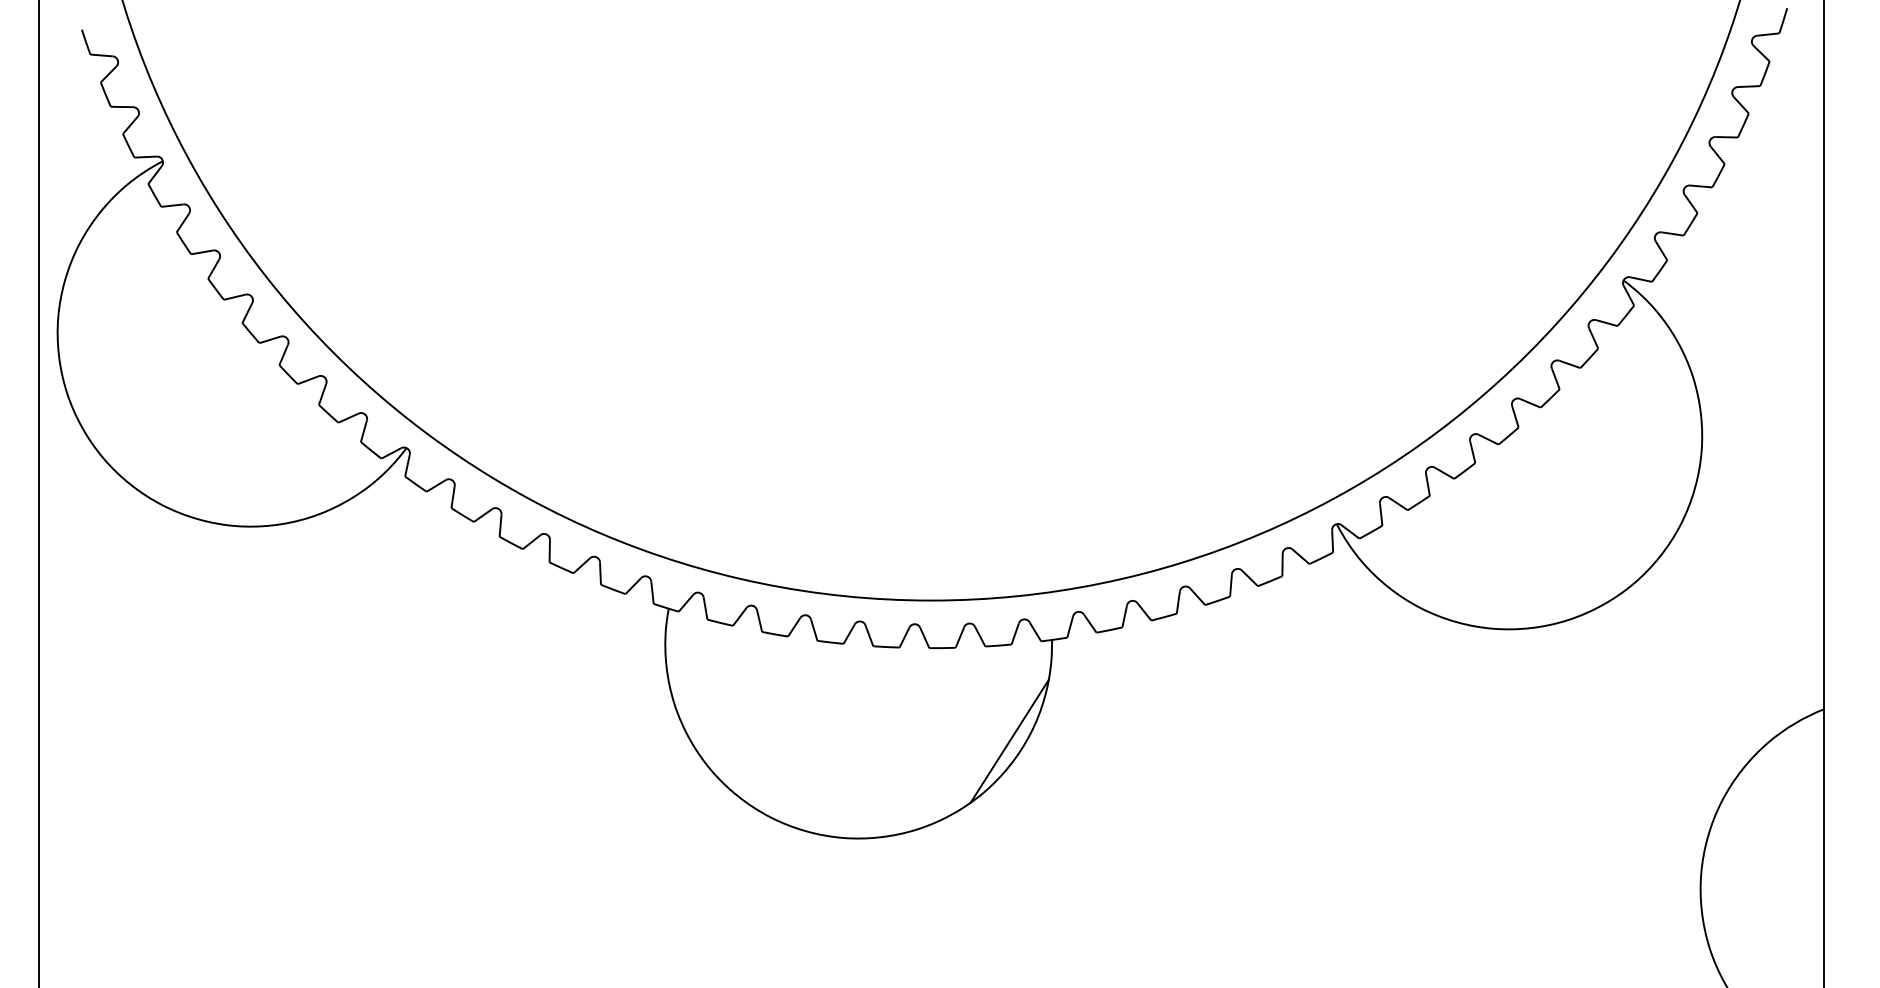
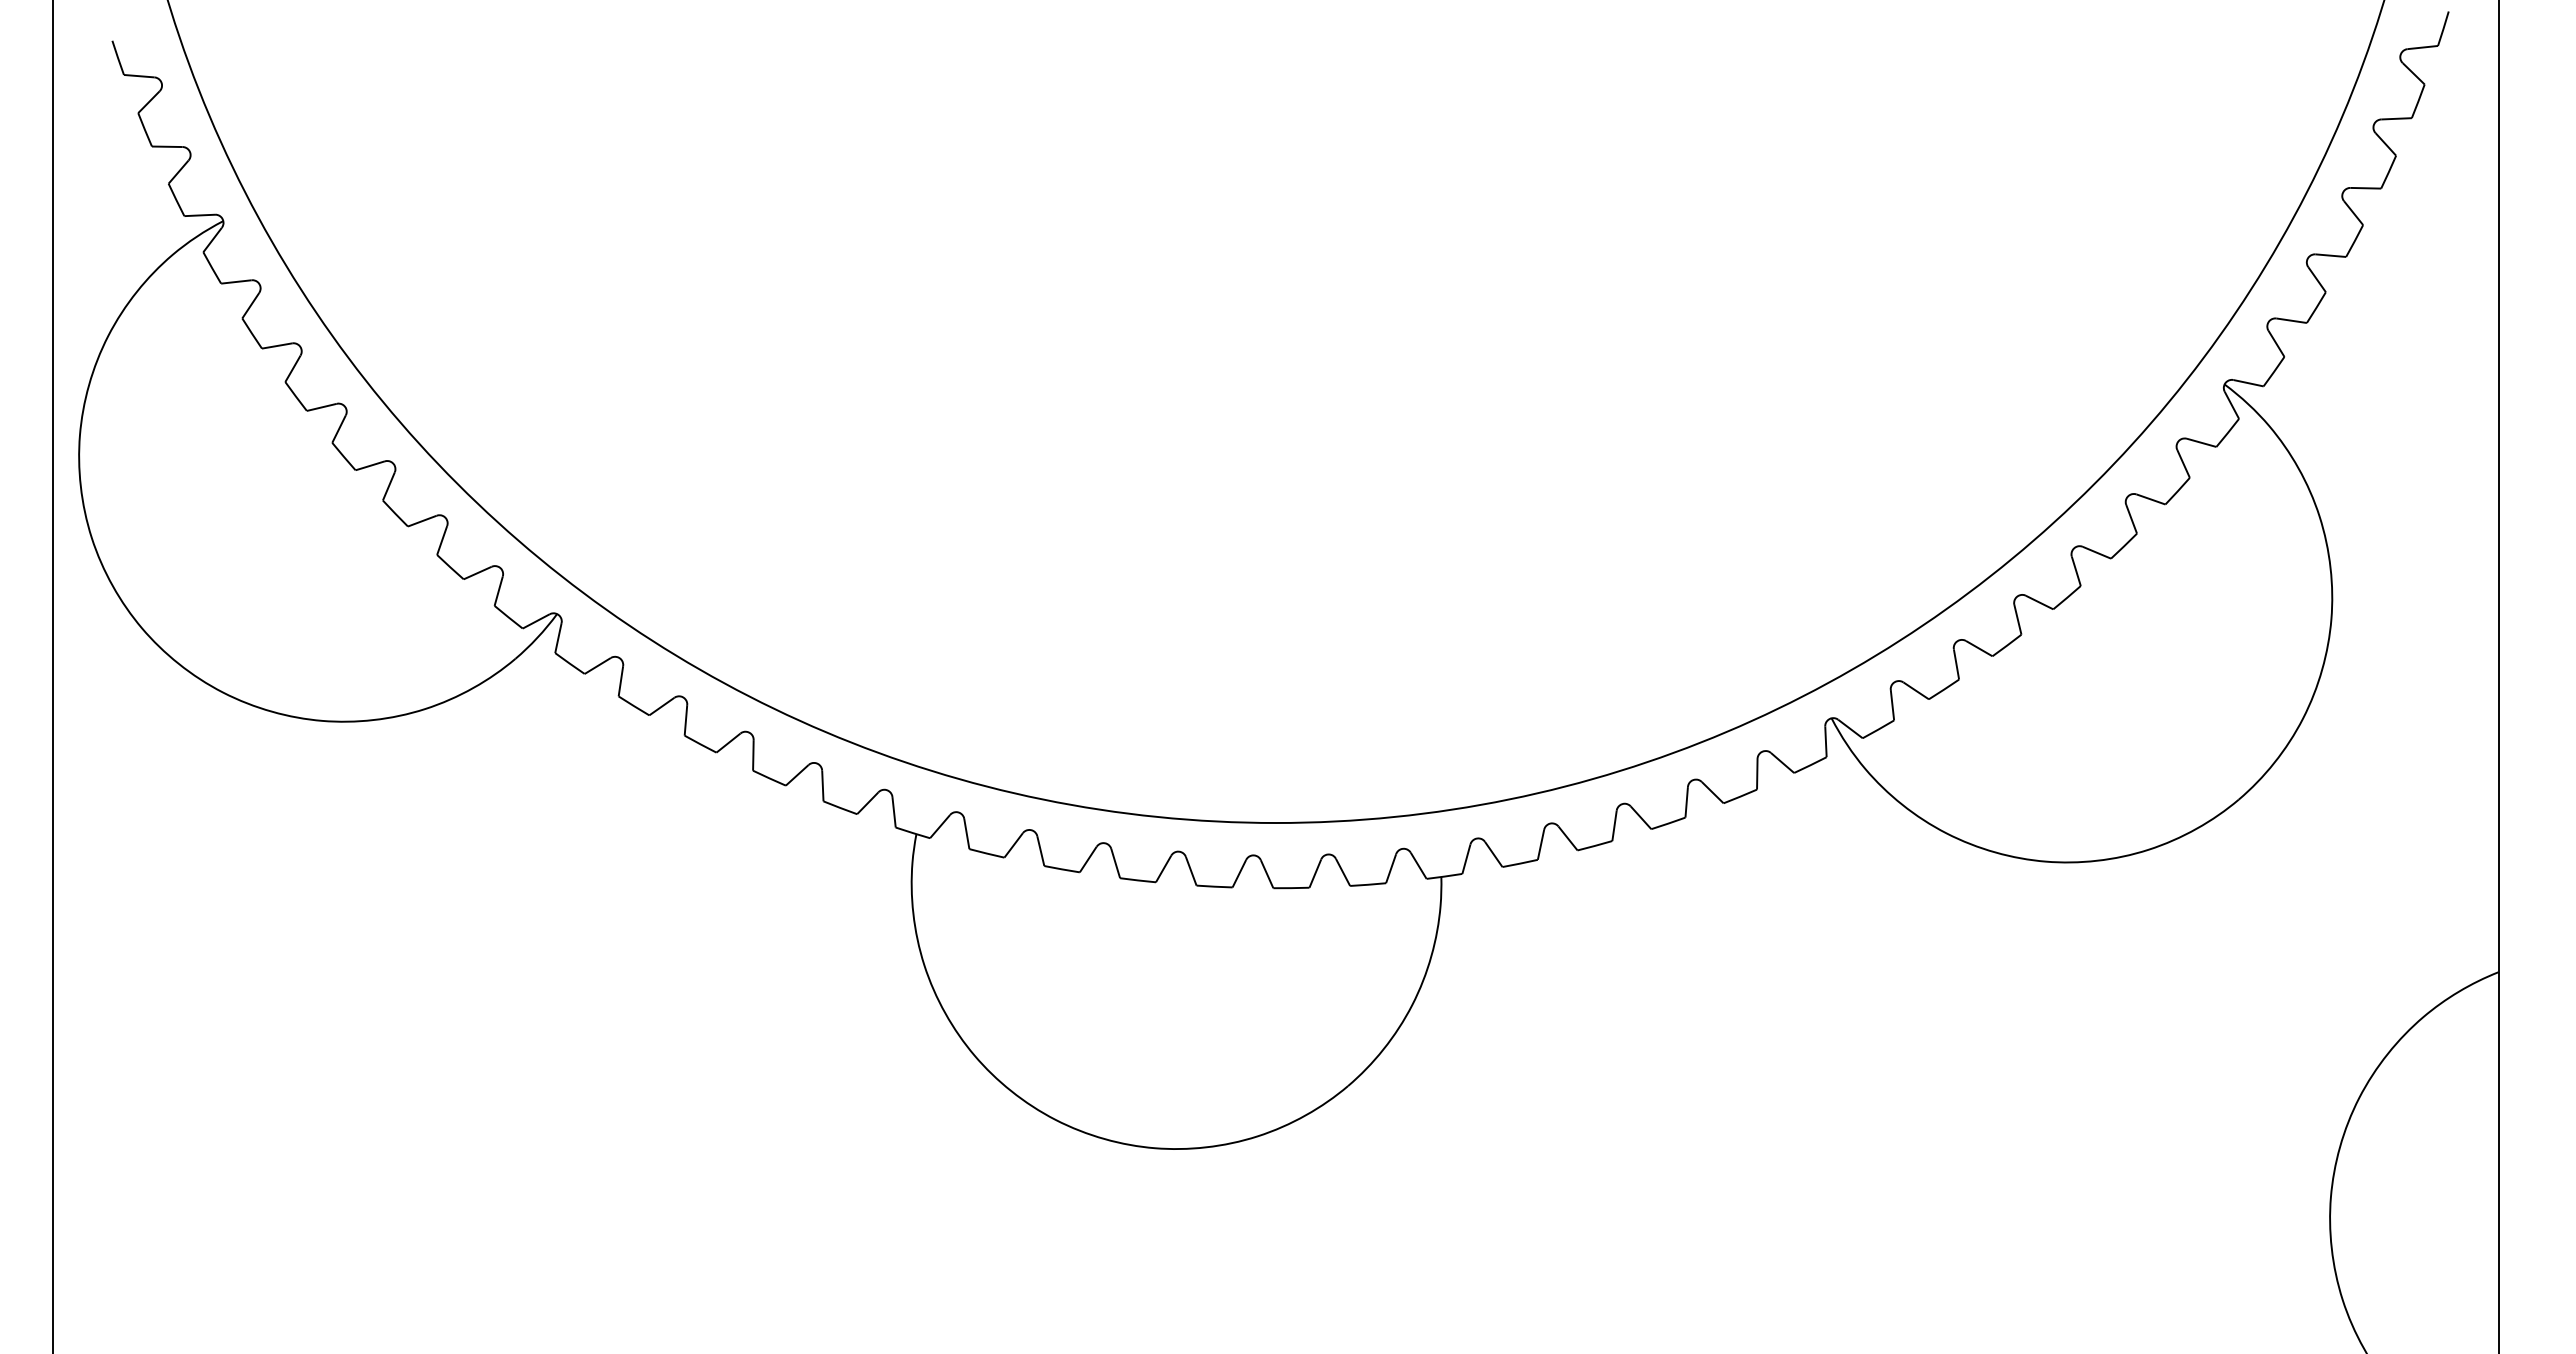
line: (1009, 741) -> (1383, 1015), removed

